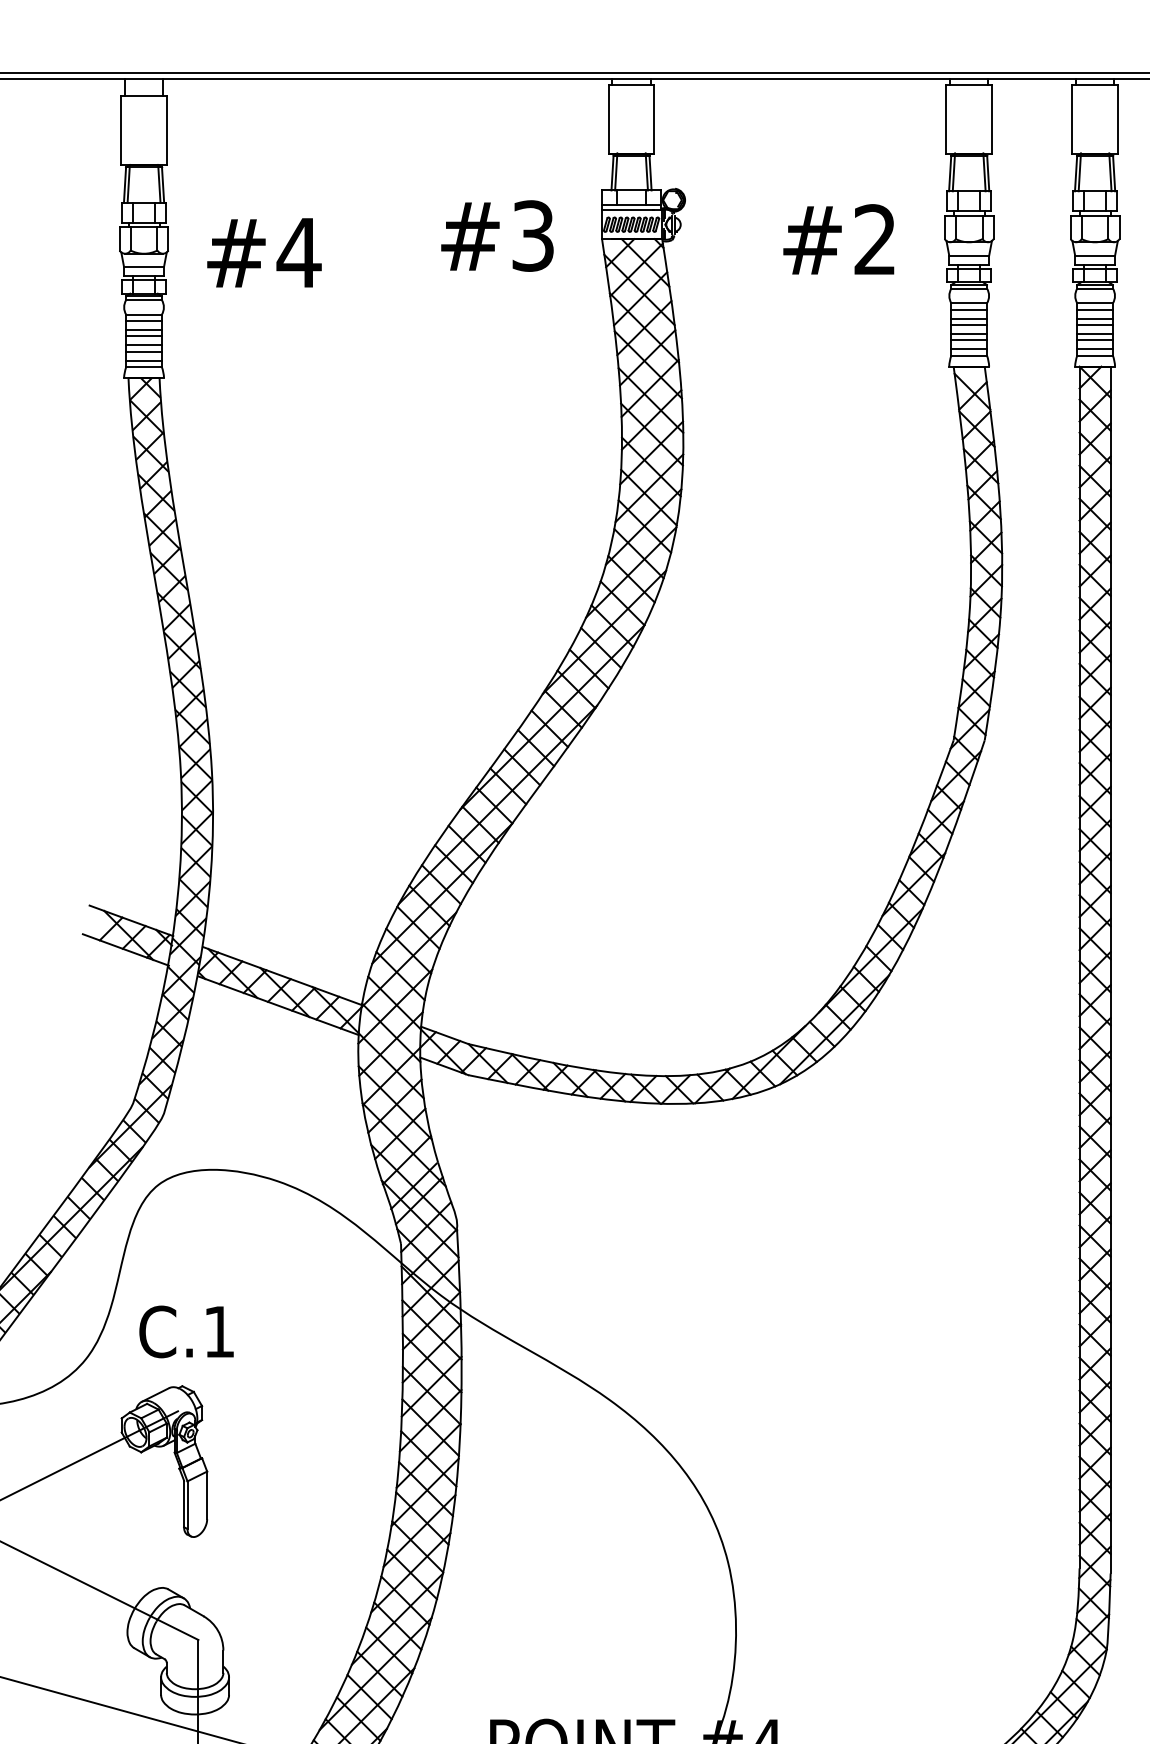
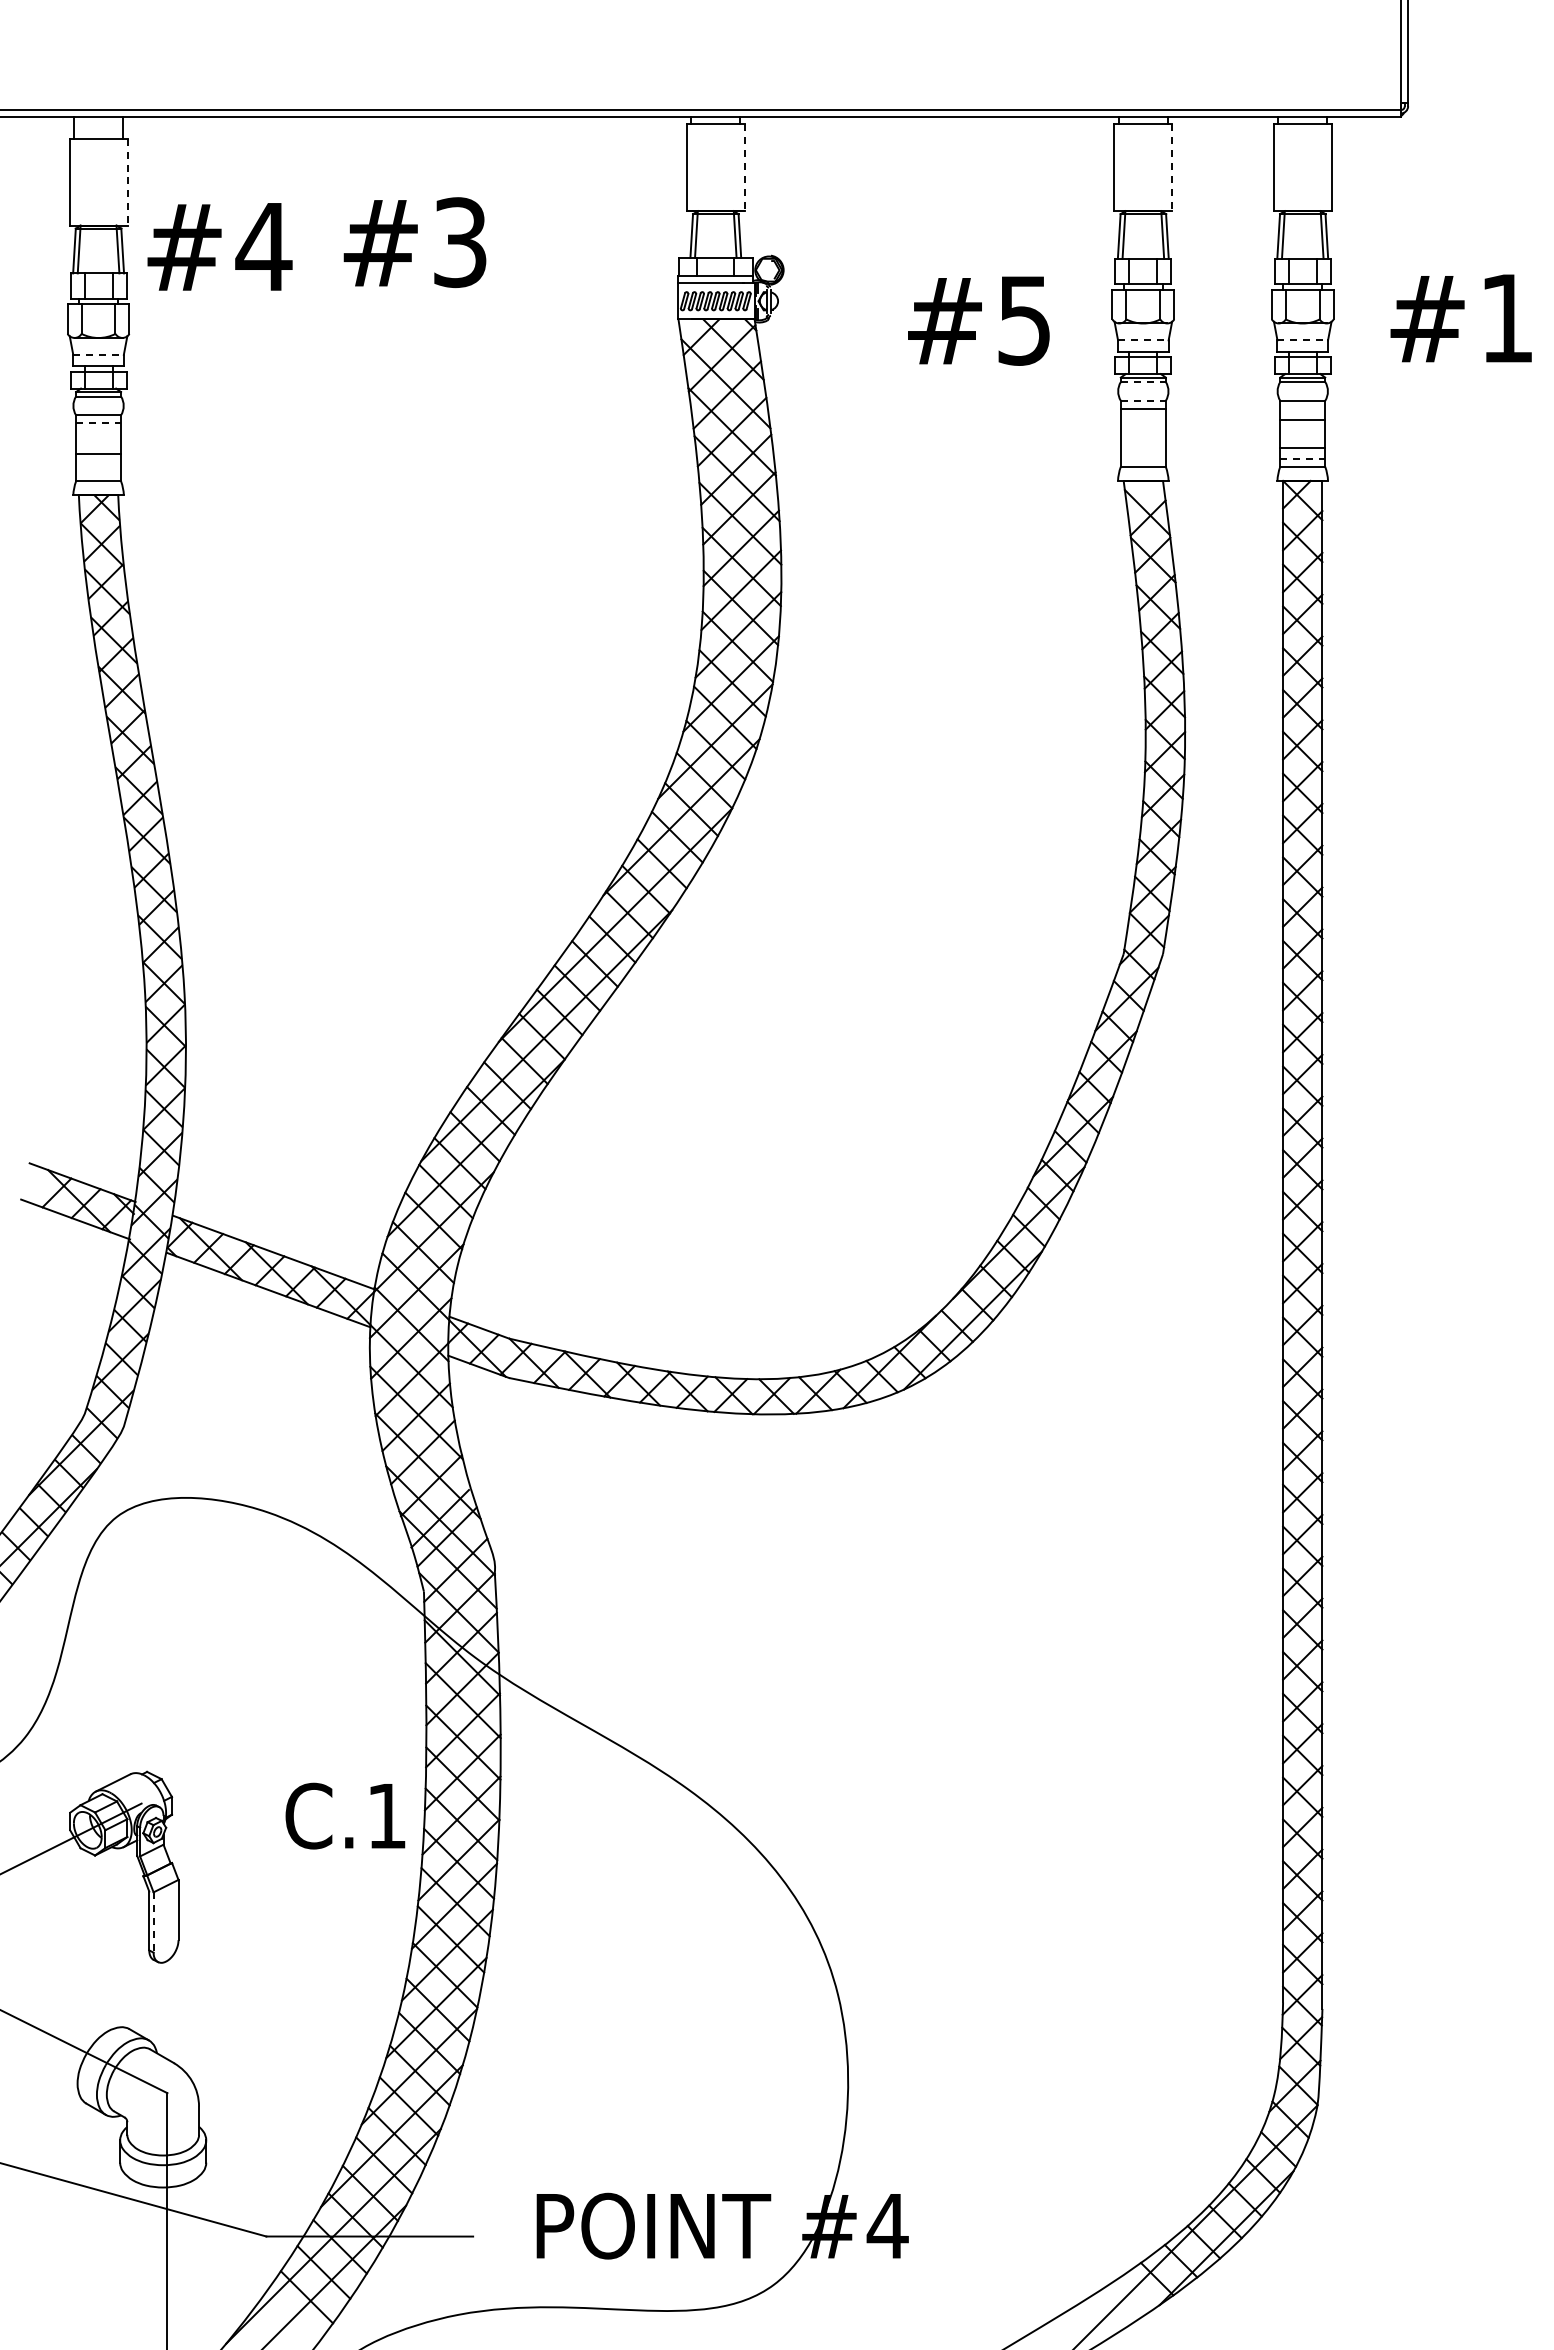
line: (654, 119) -> (744, 168), solid -> dashed
line: (992, 119) -> (1172, 168), solid -> dashed
line: (166, 130) -> (127, 182), solid -> dashed
text: (497, 235) -> (414, 242), moved
text: (874, 239) -> (1023, 320), #2 -> #5
text: (264, 252) -> (219, 246), moved
line: (969, 255) -> (1143, 340), solid -> dashed
line: (1095, 255) -> (1303, 340), solid -> dashed
line: (144, 266) -> (99, 354), solid -> dashed
line: (969, 288) -> (1143, 382), solid -> dashed
line: (969, 303) -> (1143, 400), solid -> dashed
line: (1094, 309) -> (1302, 408), removed
line: (968, 318) -> (1142, 420), removed
line: (144, 321) -> (99, 423), solid -> dashed
line: (968, 325) -> (1142, 428), removed
line: (1094, 325) -> (1302, 428), removed
line: (143, 329) -> (98, 434), removed
line: (968, 333) -> (1142, 439), removed
line: (1094, 333) -> (1302, 439), removed
line: (143, 336) -> (98, 442), removed
line: (968, 340) -> (1142, 447), removed
line: (968, 348) -> (1142, 458), removed
line: (1095, 348) -> (1303, 458), solid -> dashed
line: (143, 352) -> (98, 462), removed
line: (143, 360) -> (98, 473), removed
text: (186, 1331) -> (345, 1815), moved
line: (187, 1505) -> (153, 1922), solid -> dashed

